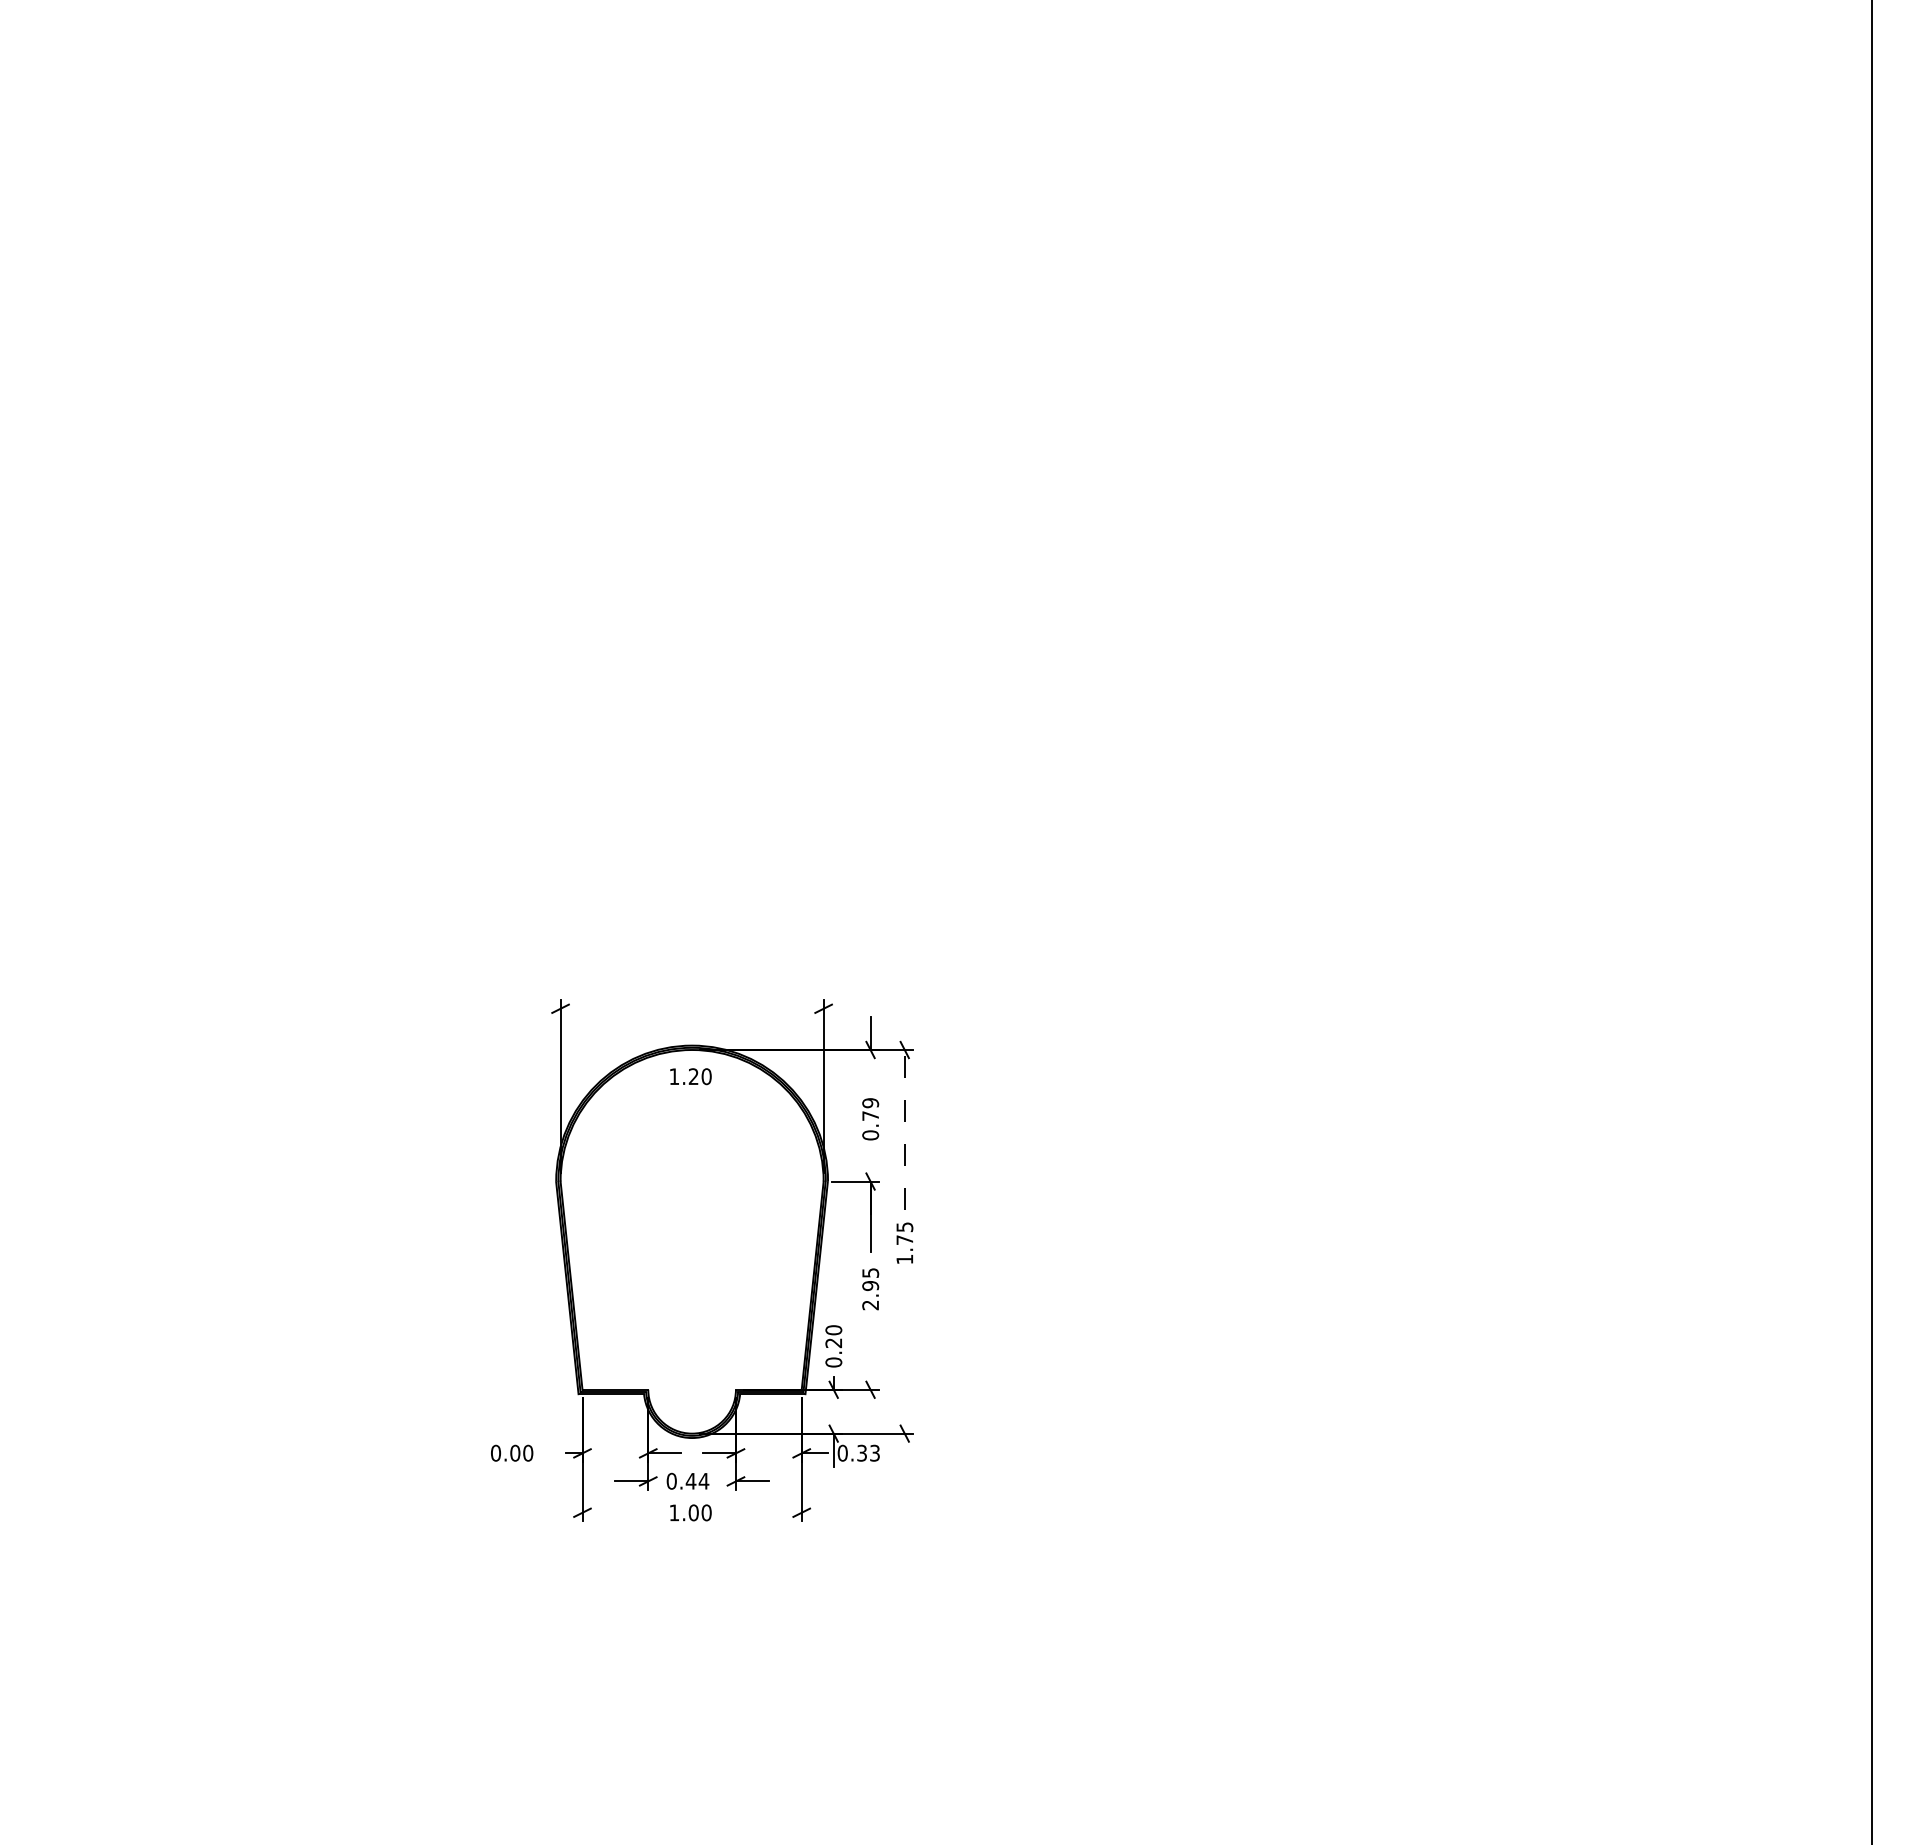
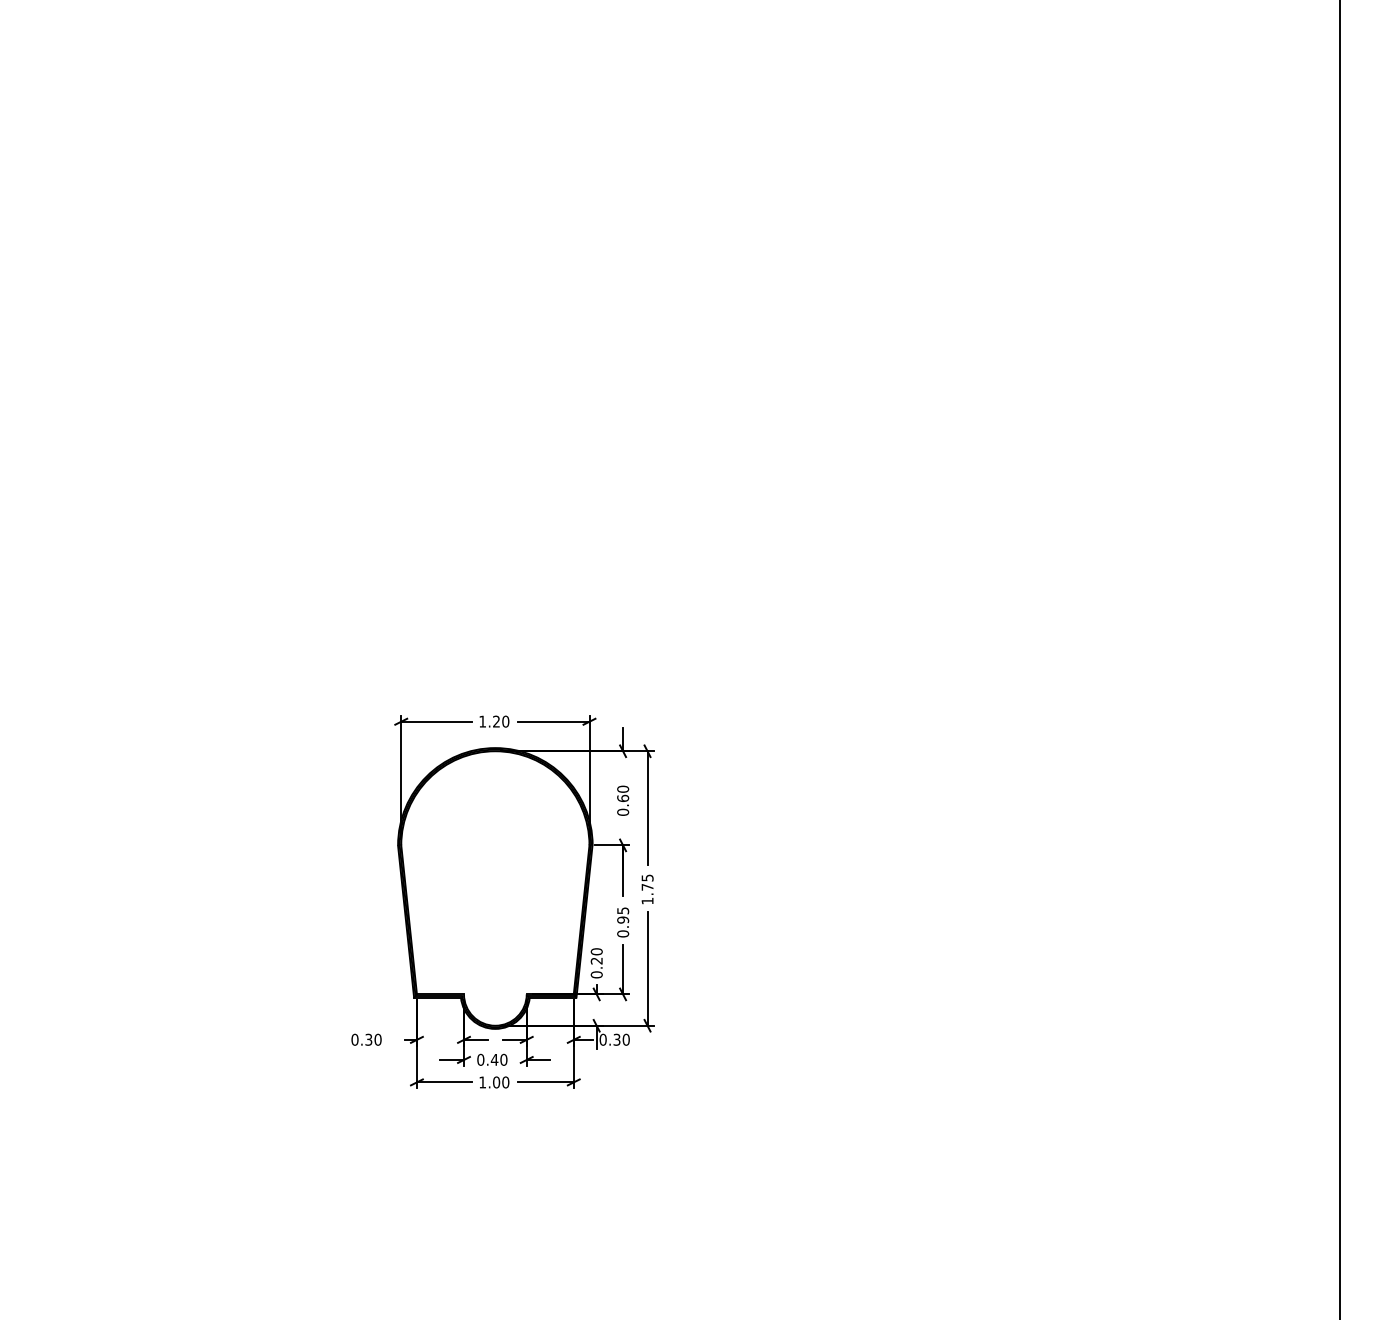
line: (609, 1008) -> (436, 721), added
line: (773, 1008) -> (553, 721), added
text: (690, 1076) -> (494, 721), moved
text: (870, 1109) -> (623, 793), 0.79 -> 0.60
line: (904, 1129) -> (647, 808), dashed -> solid
text: (870, 1305) -> (623, 934), 2.95 -> 0.95
line: (904, 1353) -> (647, 968), added
line: (870, 1354) -> (623, 969), added
text: (515, 1452) -> (368, 1039), 0.00 -> 0.30
text: (875, 1452) -> (626, 1039), 0.33 -> 0.30
text: (703, 1480) -> (503, 1059), 0.44 -> 0.40
line: (620, 1512) -> (444, 1082), added
line: (762, 1512) -> (545, 1082), added

